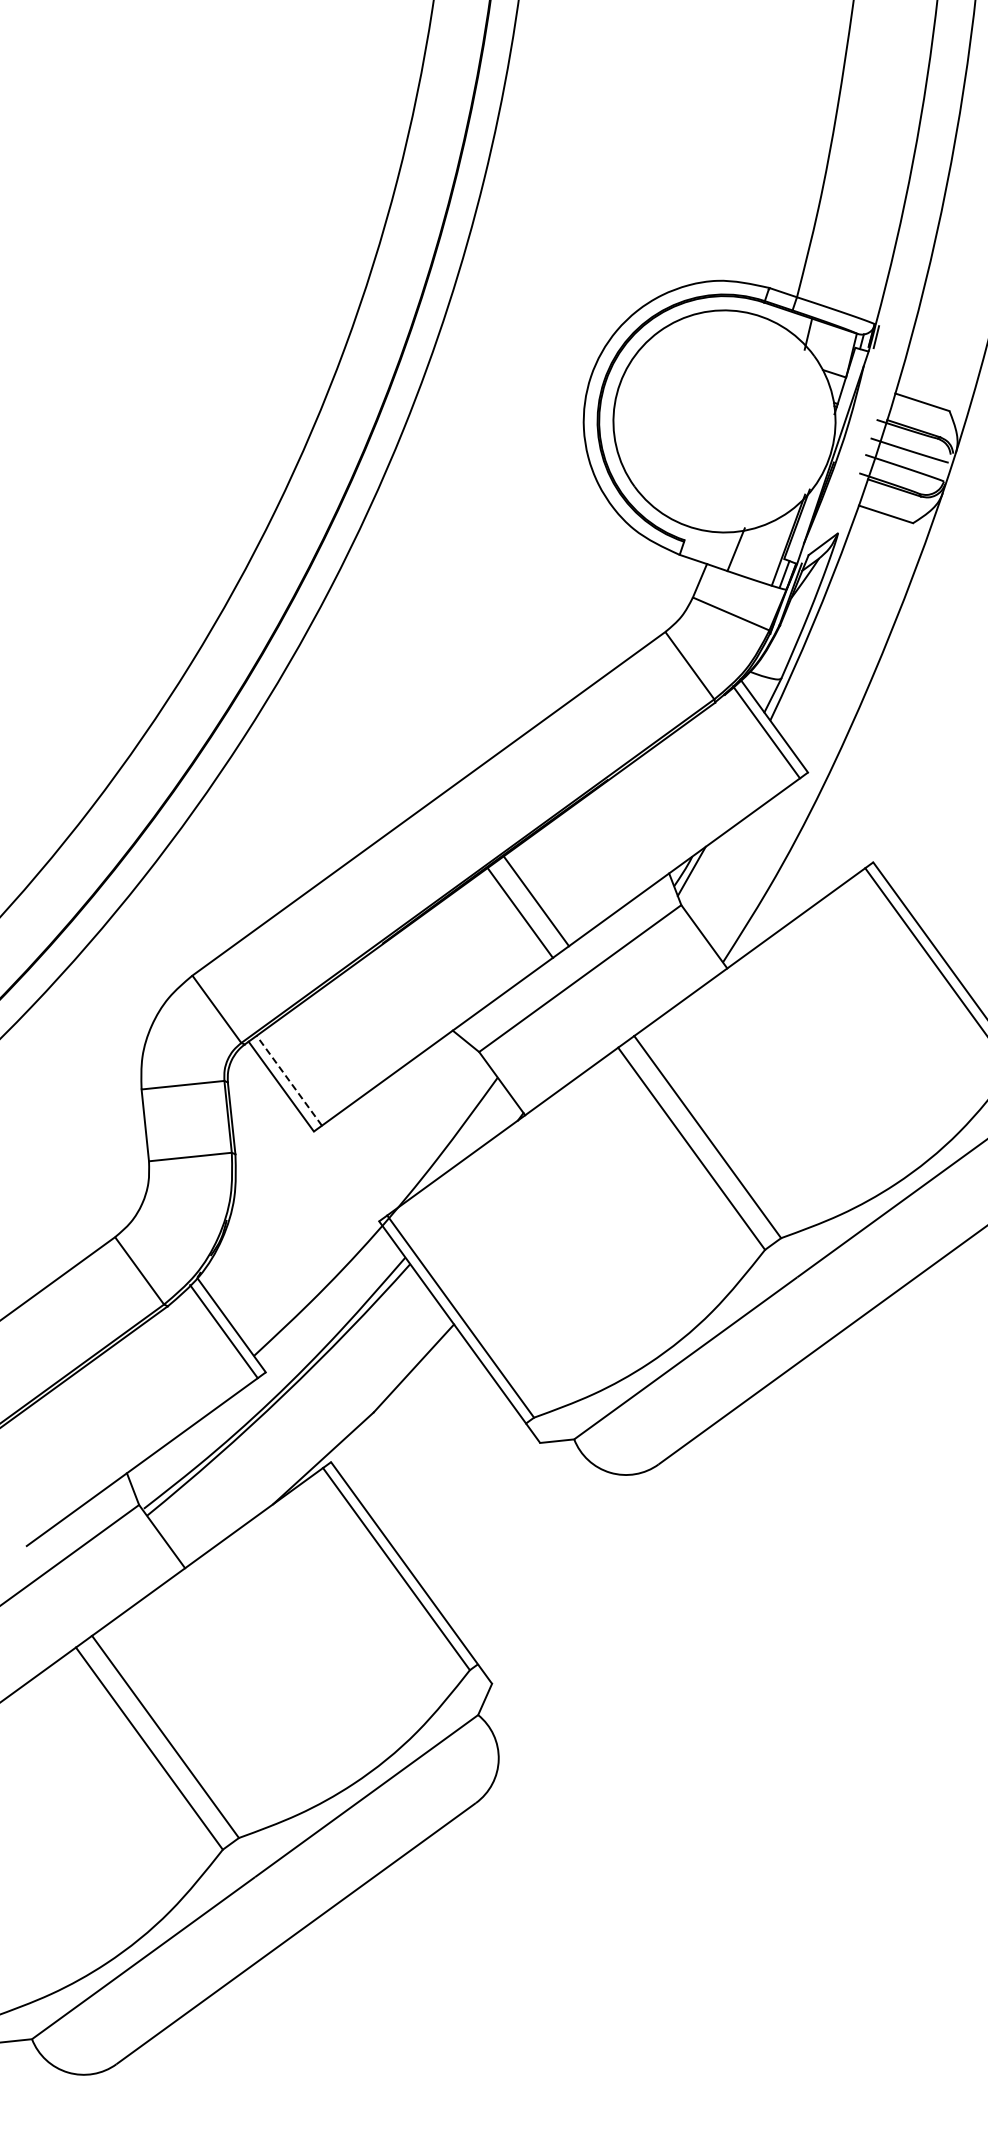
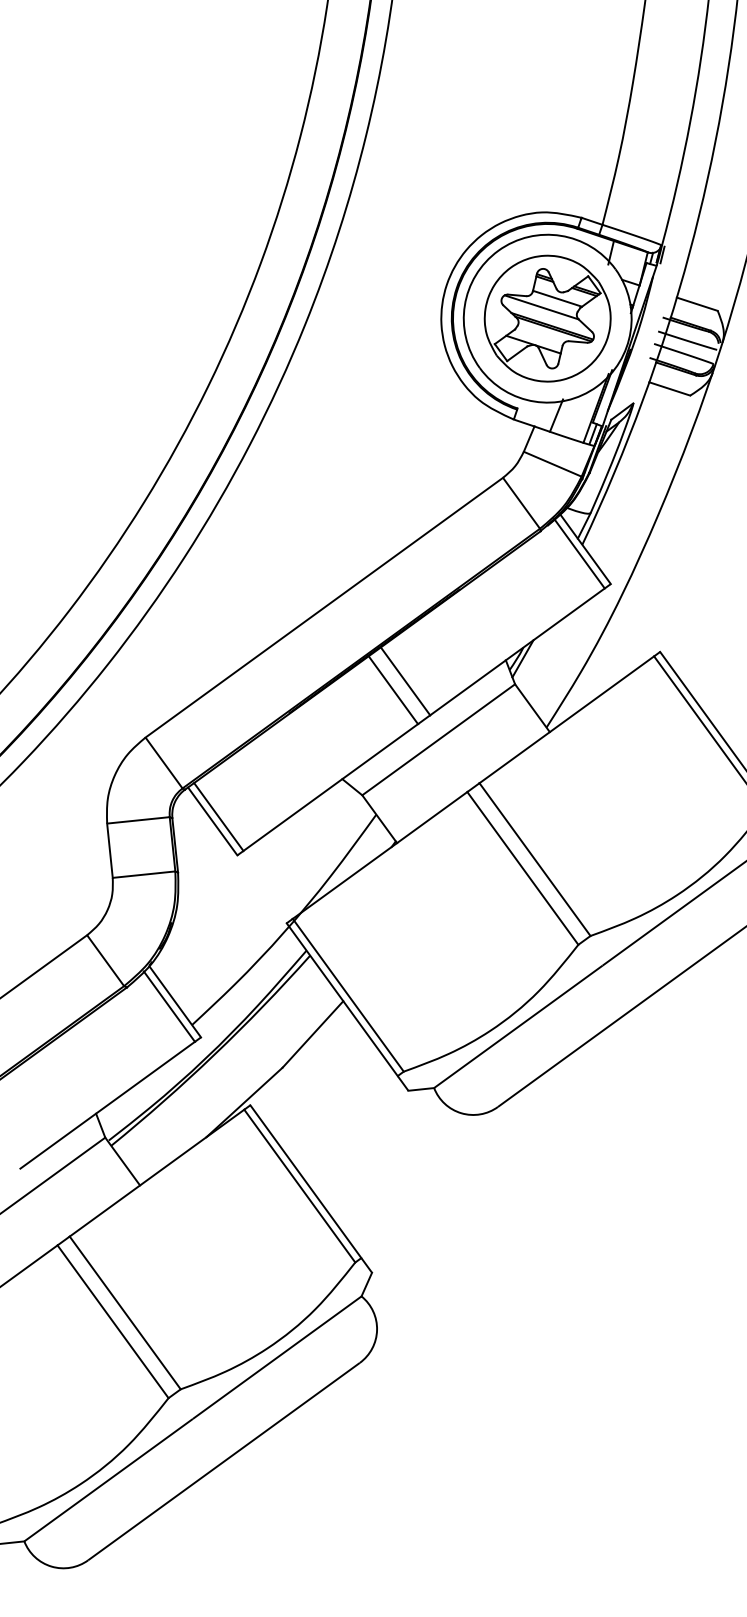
part: (724, 421) -> (547, 318), added
line: (289, 1080) -> (218, 816), dashed -> solid

